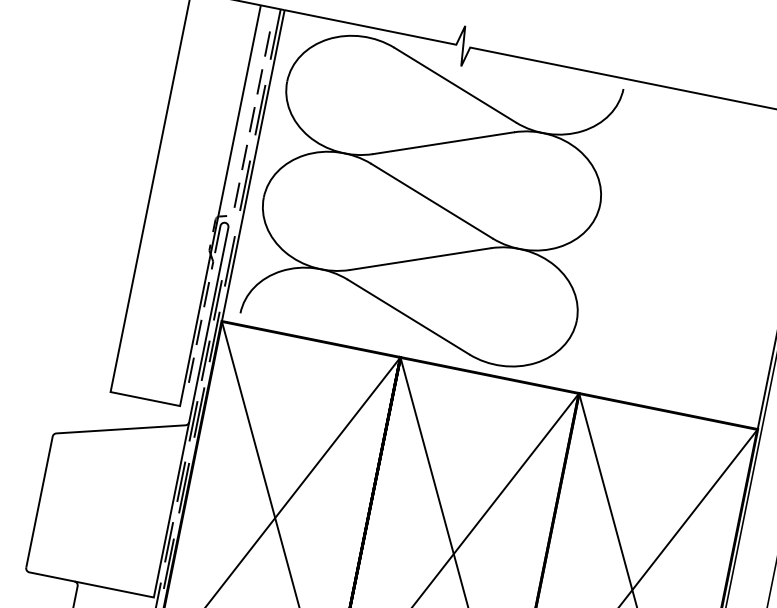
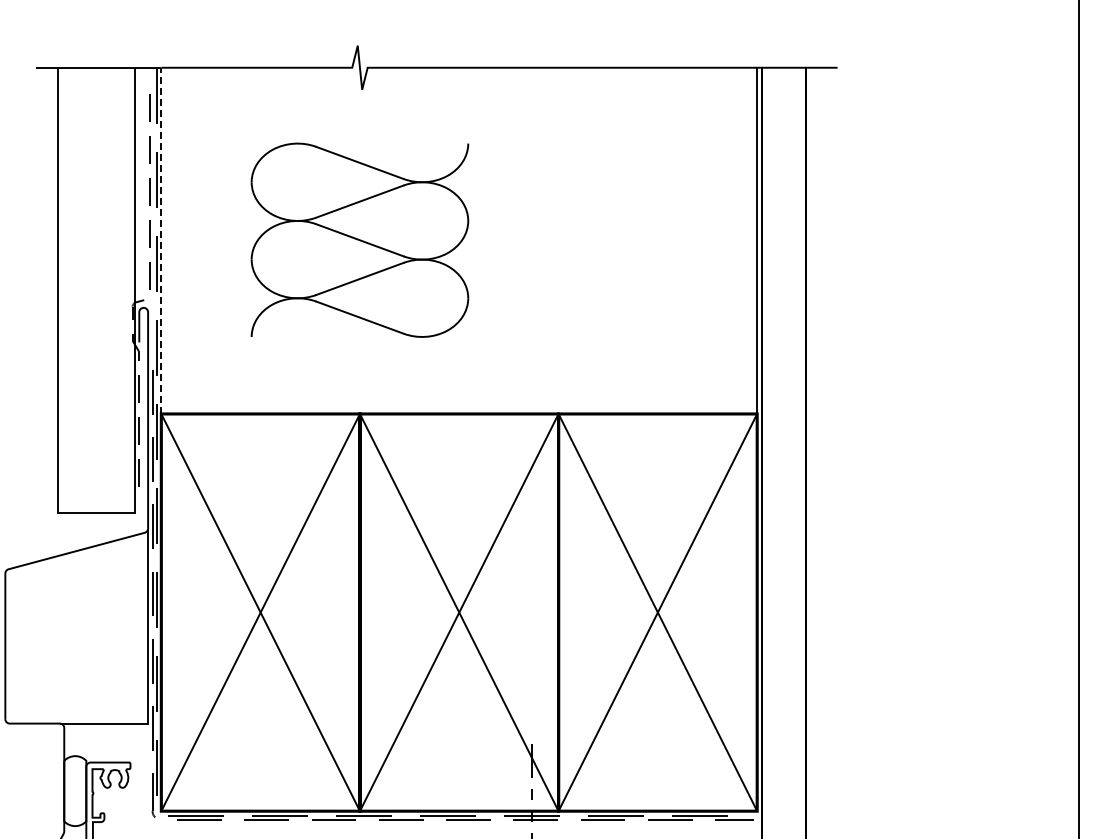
line: (253, 165) -> (161, 240), solid -> dashed
part: (431, 201) -> (359, 240), size x0.6

